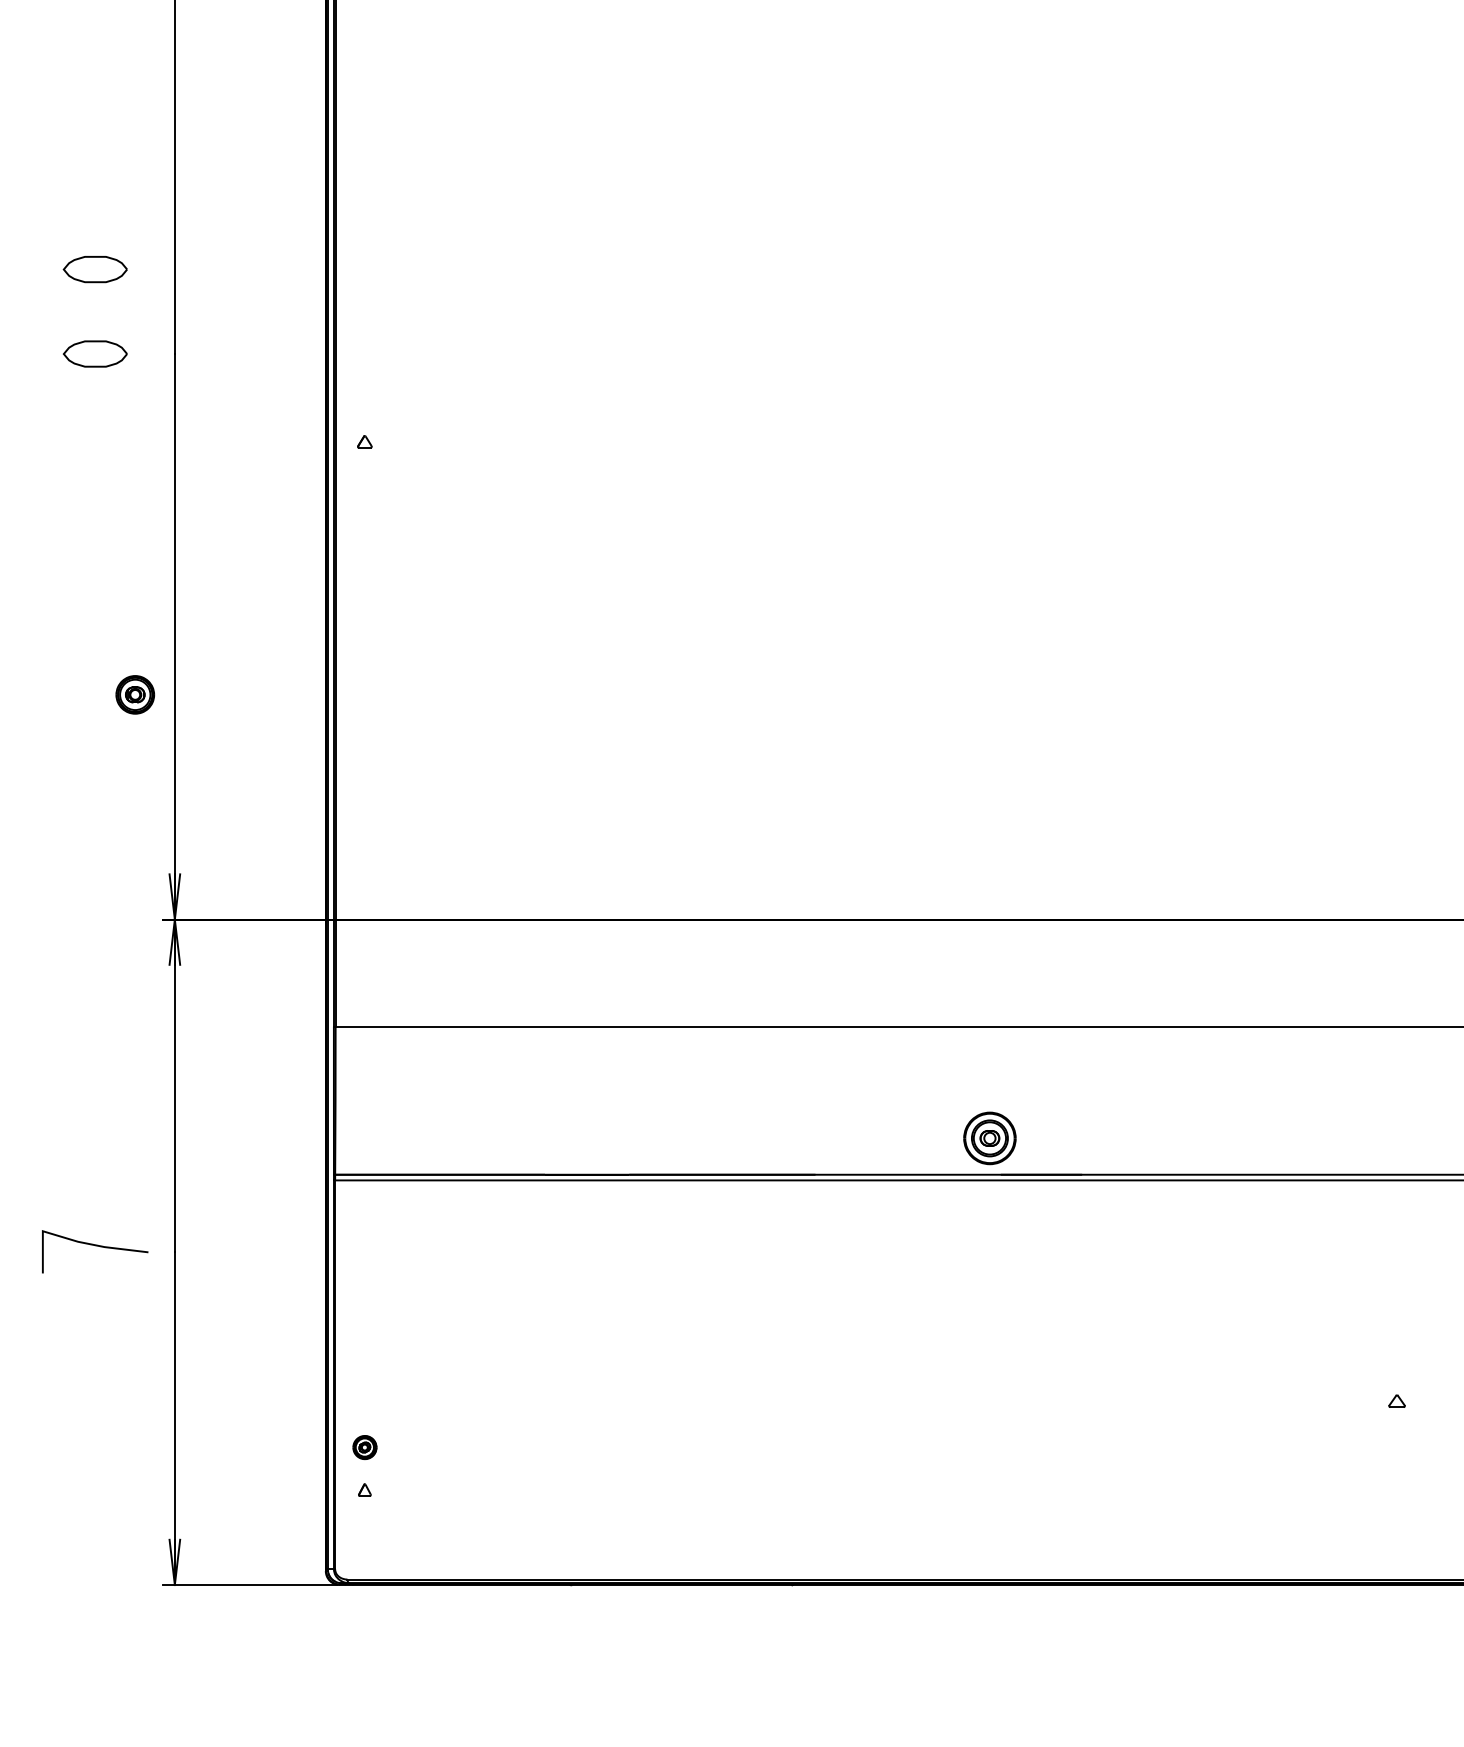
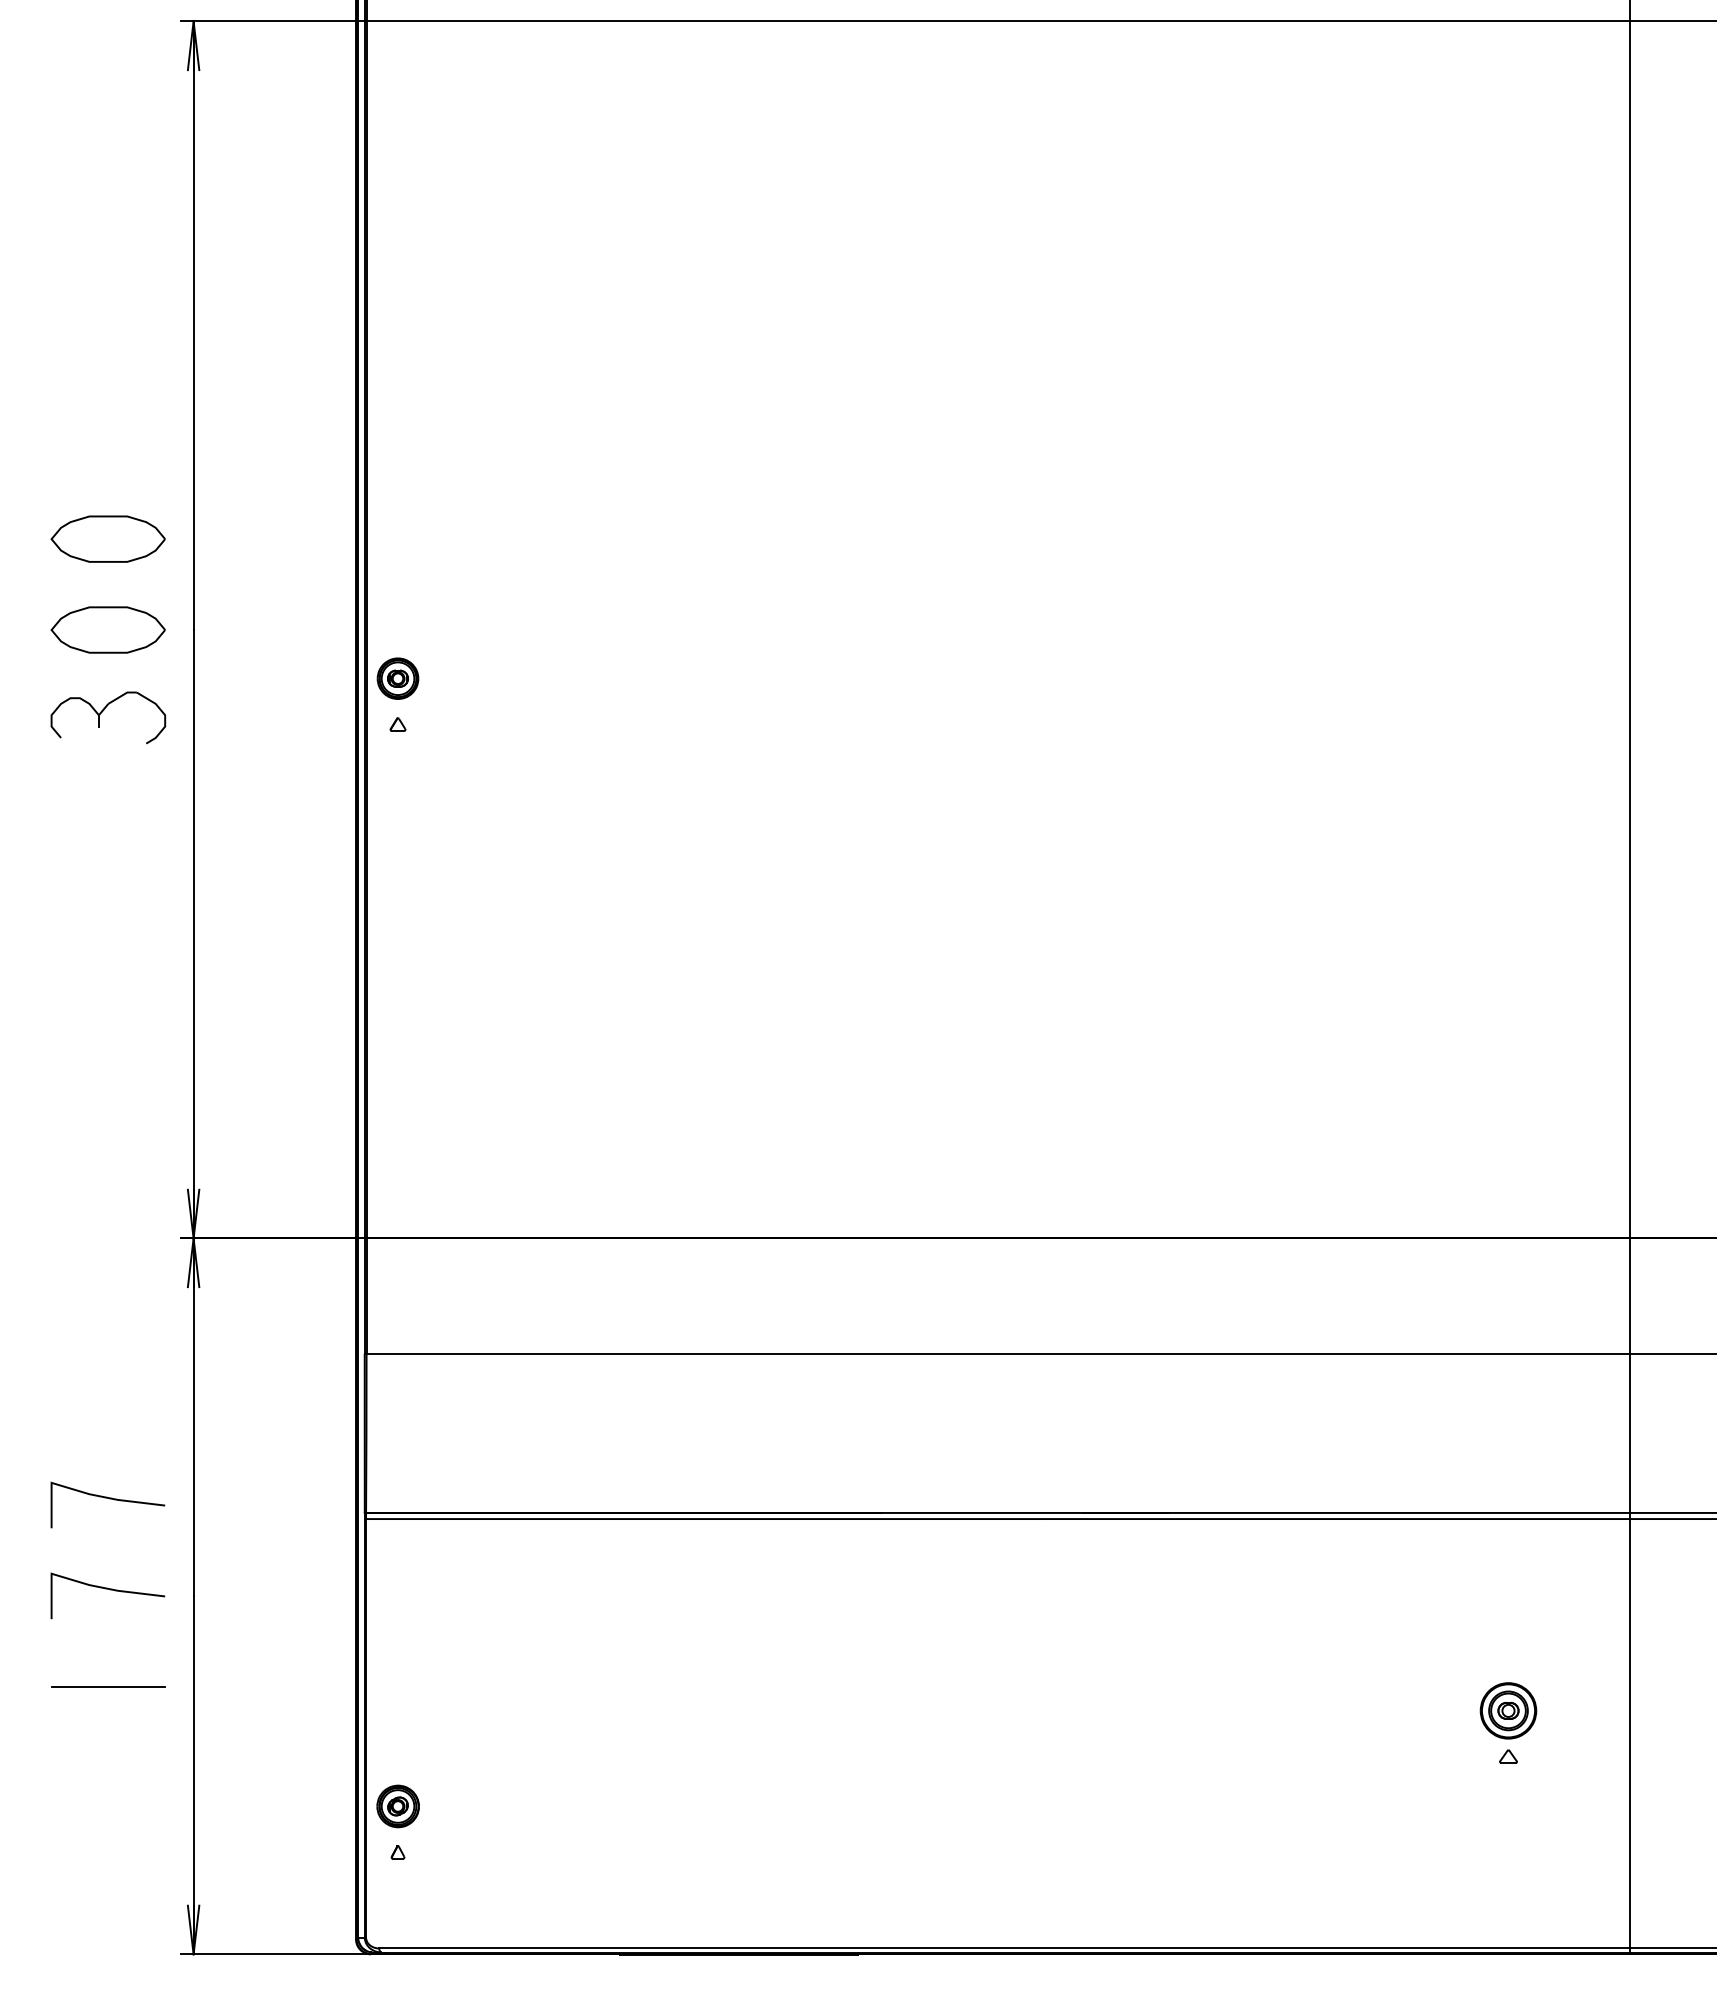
part: (94, 268) -> (107, 538), size x1.67
part: (94, 353) -> (107, 629), size x1.67
part: (91, 429) -> (103, 711), added
part: (134, 694) -> (397, 678), moved
part: (989, 1138) -> (1508, 1710), moved
curve: (96, 1162) -> (109, 1499), added
line: (95, 1336) -> (108, 1687), added
part: (364, 1447) -> (397, 1806), size x1.67

